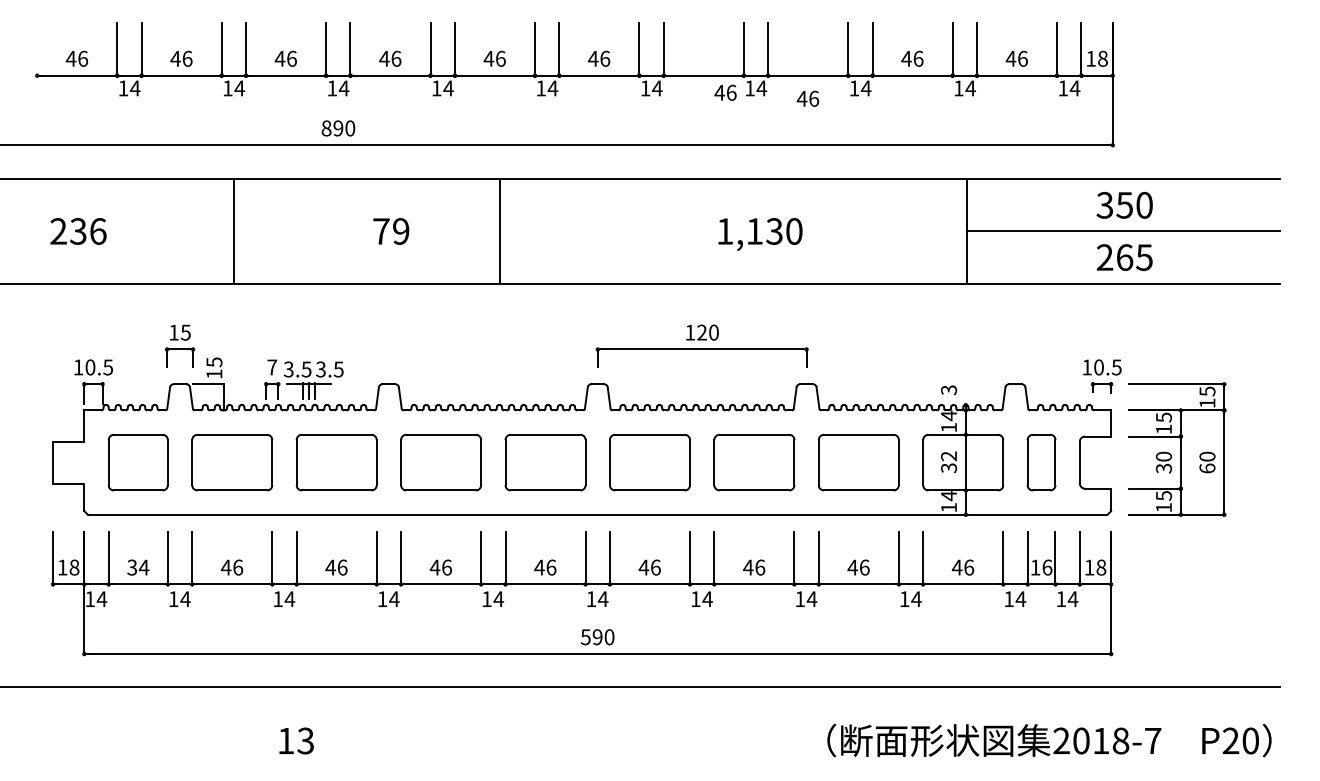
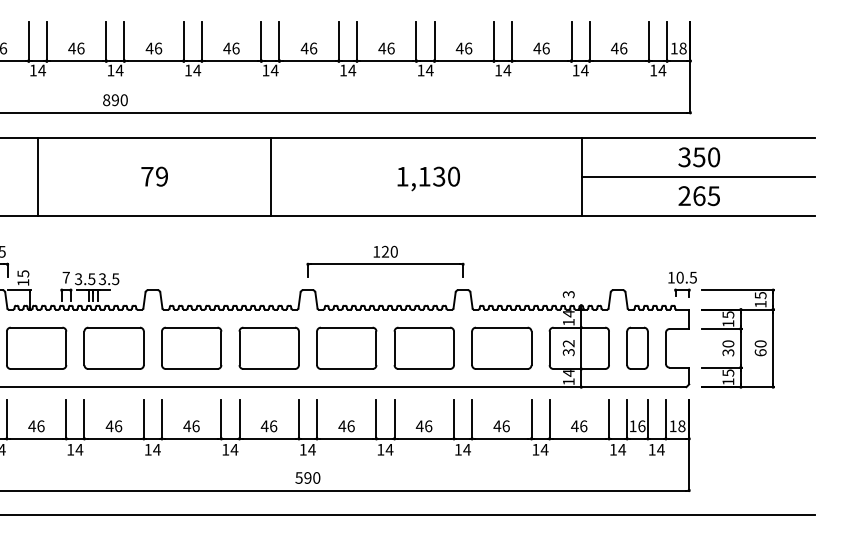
text: (725, 92) -> (386, 48), moved
text: (807, 98) -> (463, 48), moved
line: (500, 231) -> (270, 176), moved

